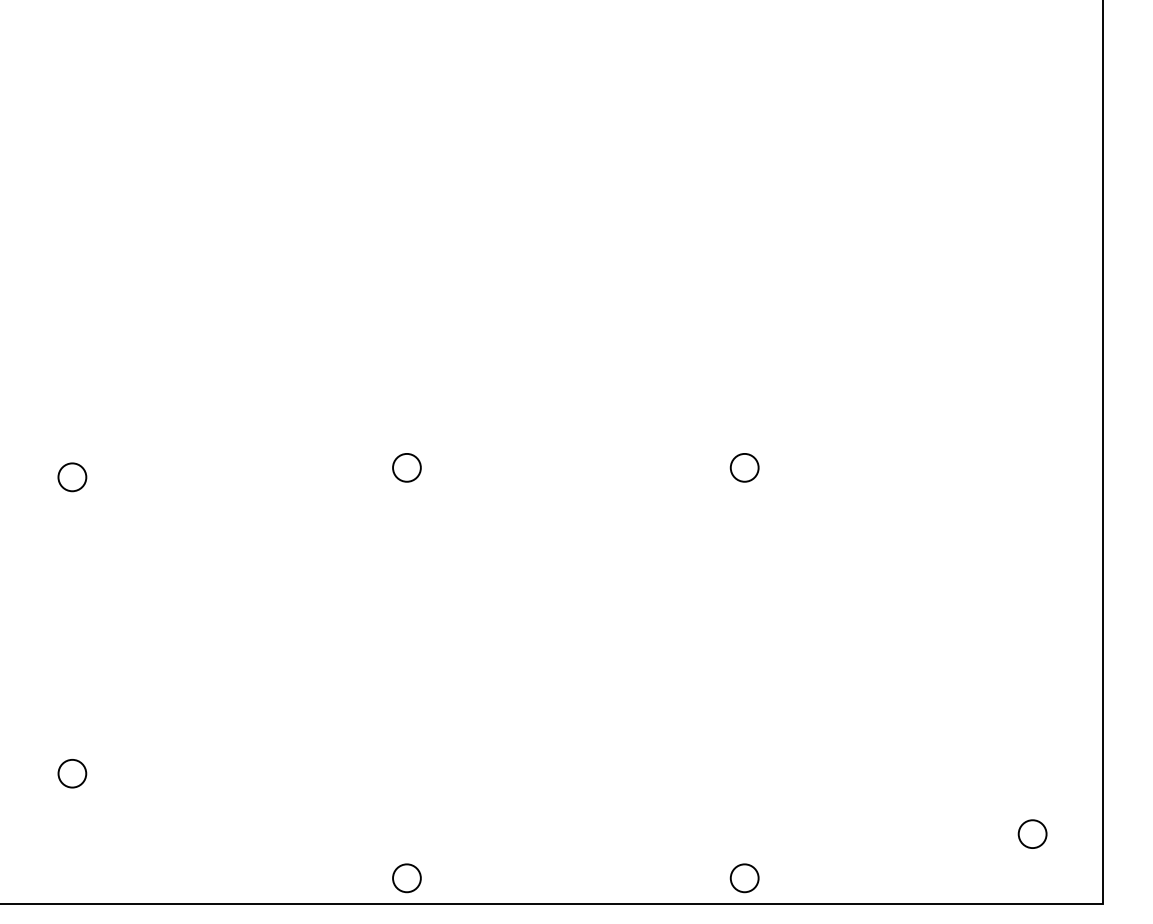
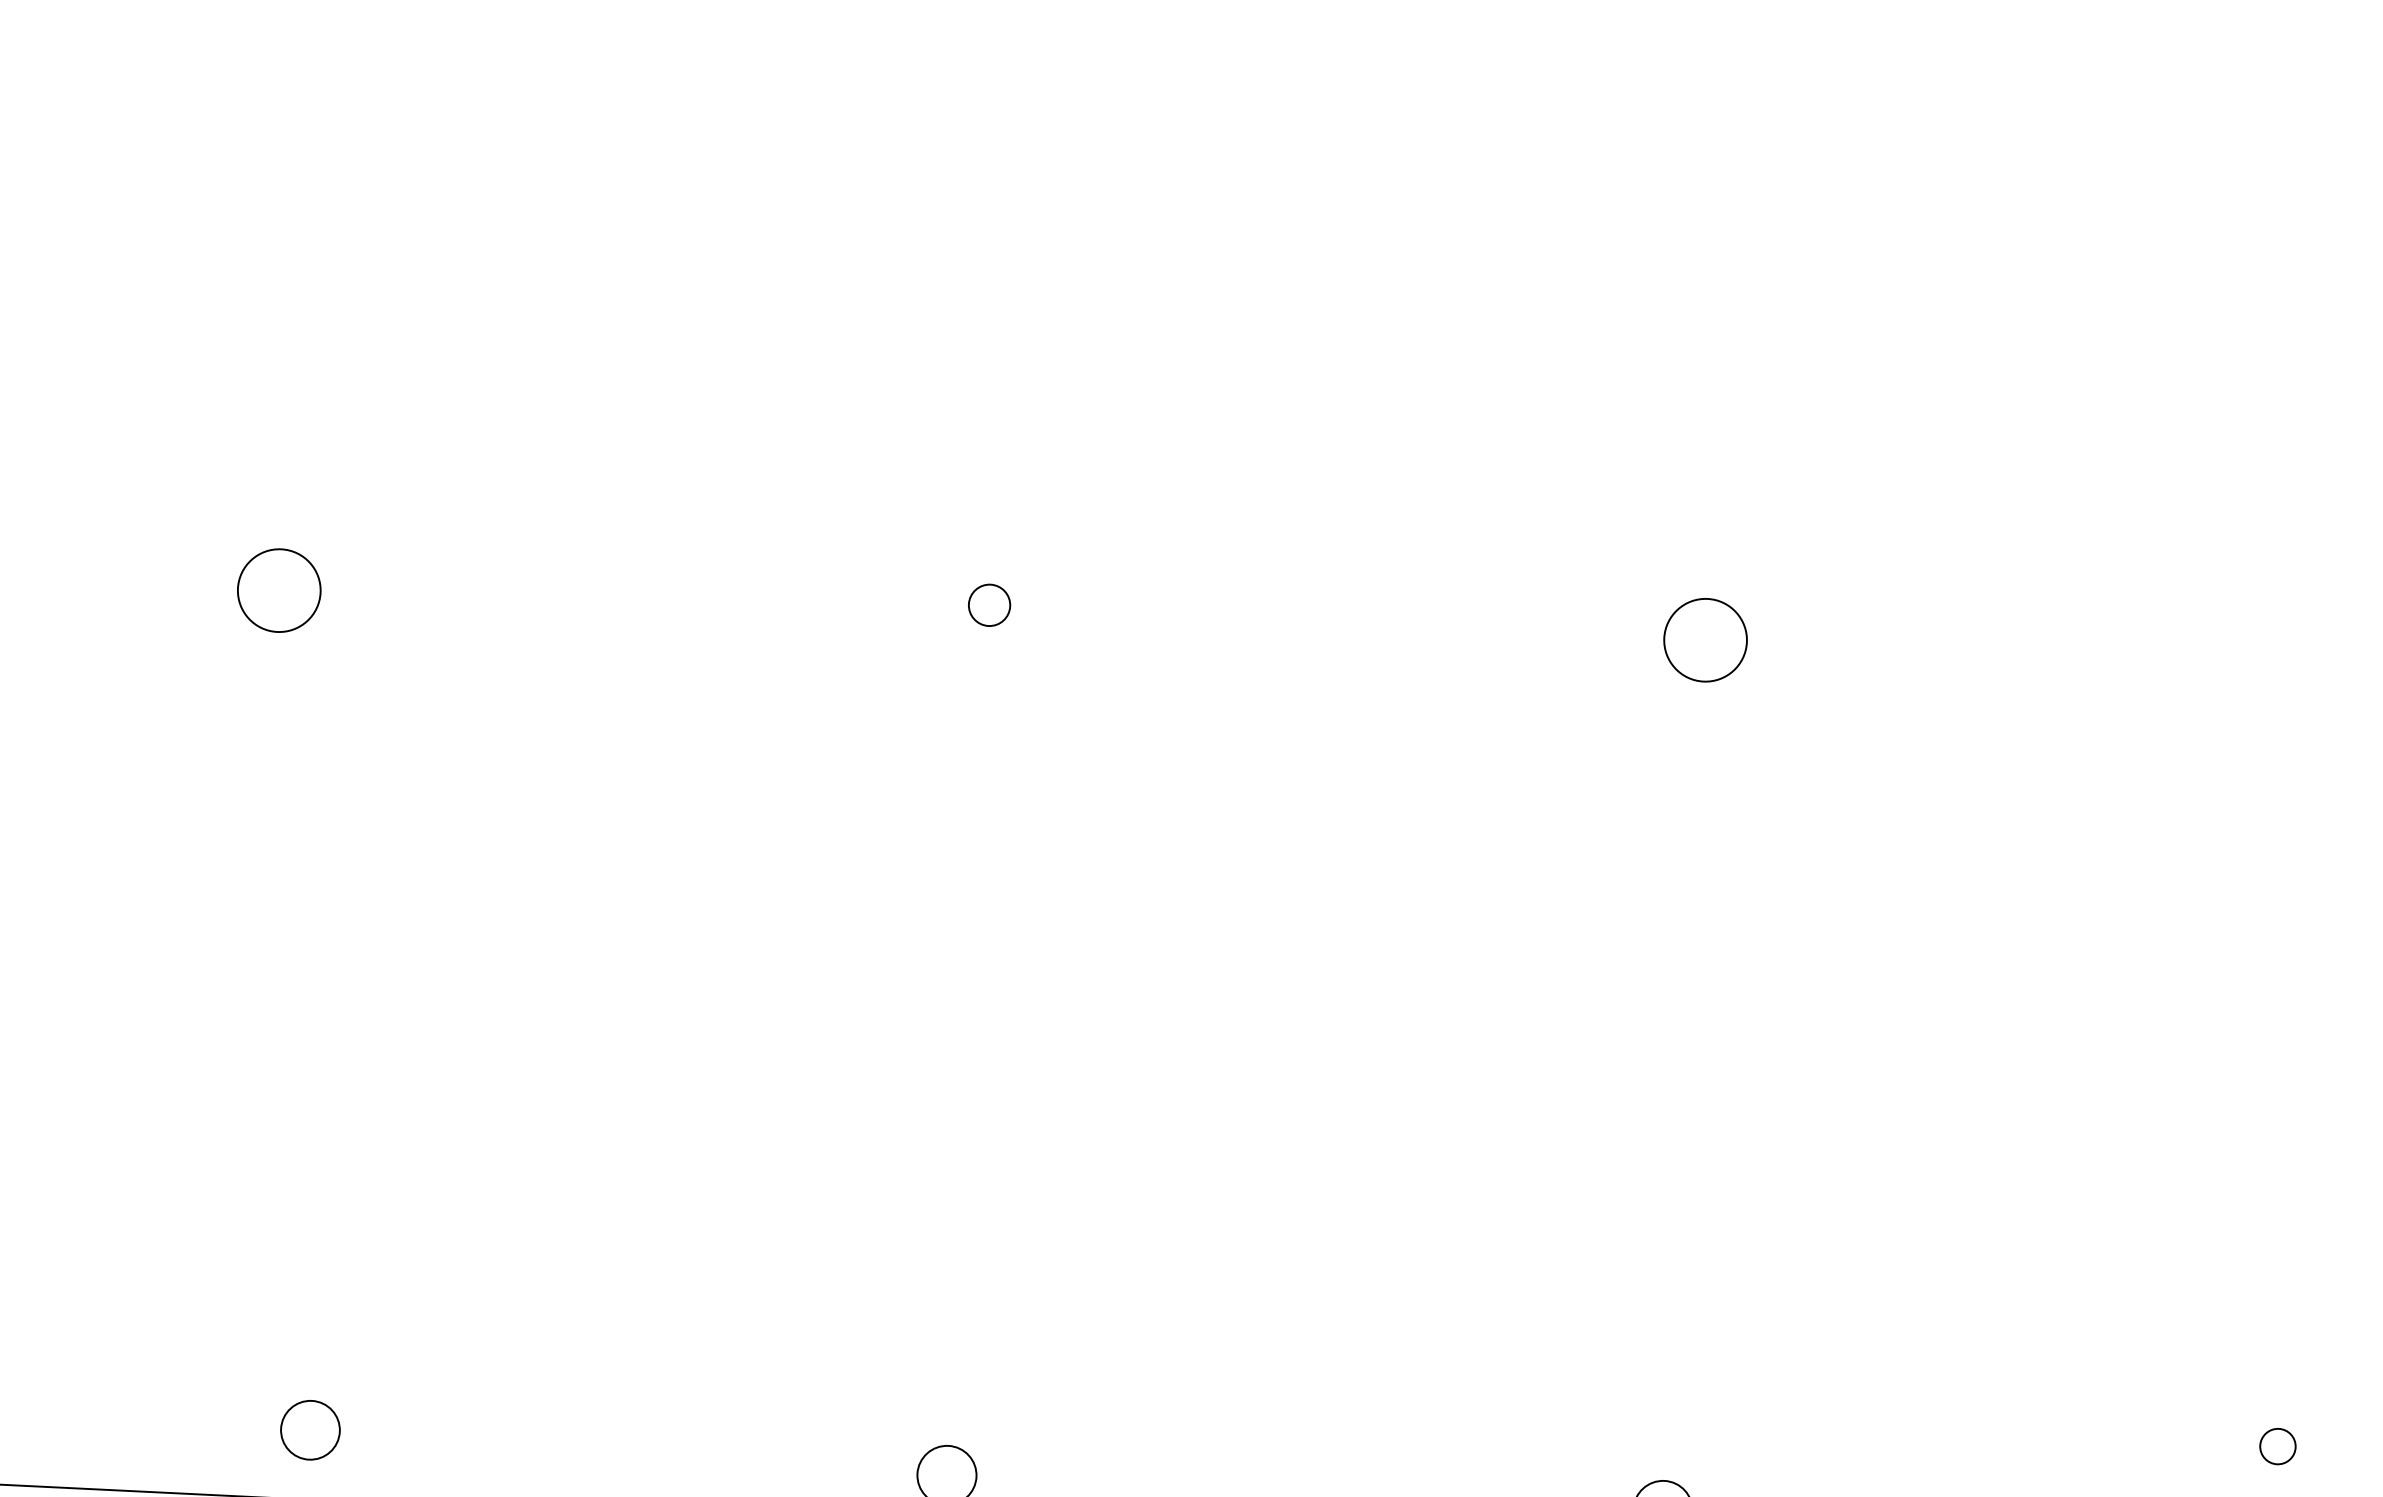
circle: (406, 467) -> (988, 604), size x0.7
circle: (744, 467) -> (1705, 639), size x1.4
circle: (72, 477) -> (279, 591), size x1.4
circle: (72, 773) -> (310, 1429), moved
circle: (1032, 833) -> (2277, 1445), size x0.6

